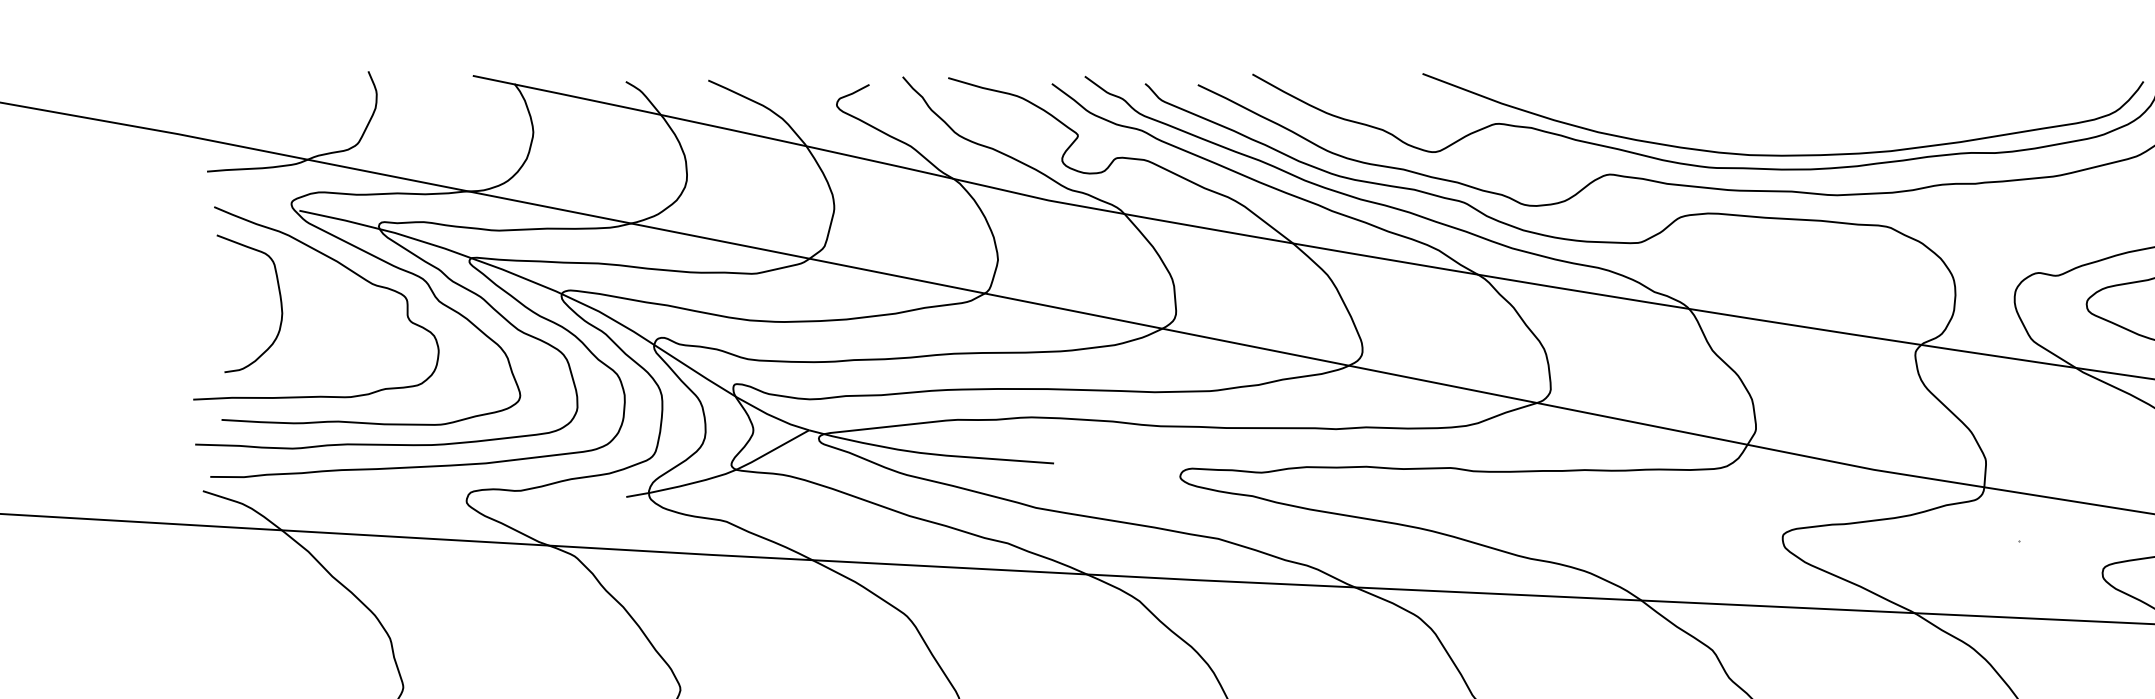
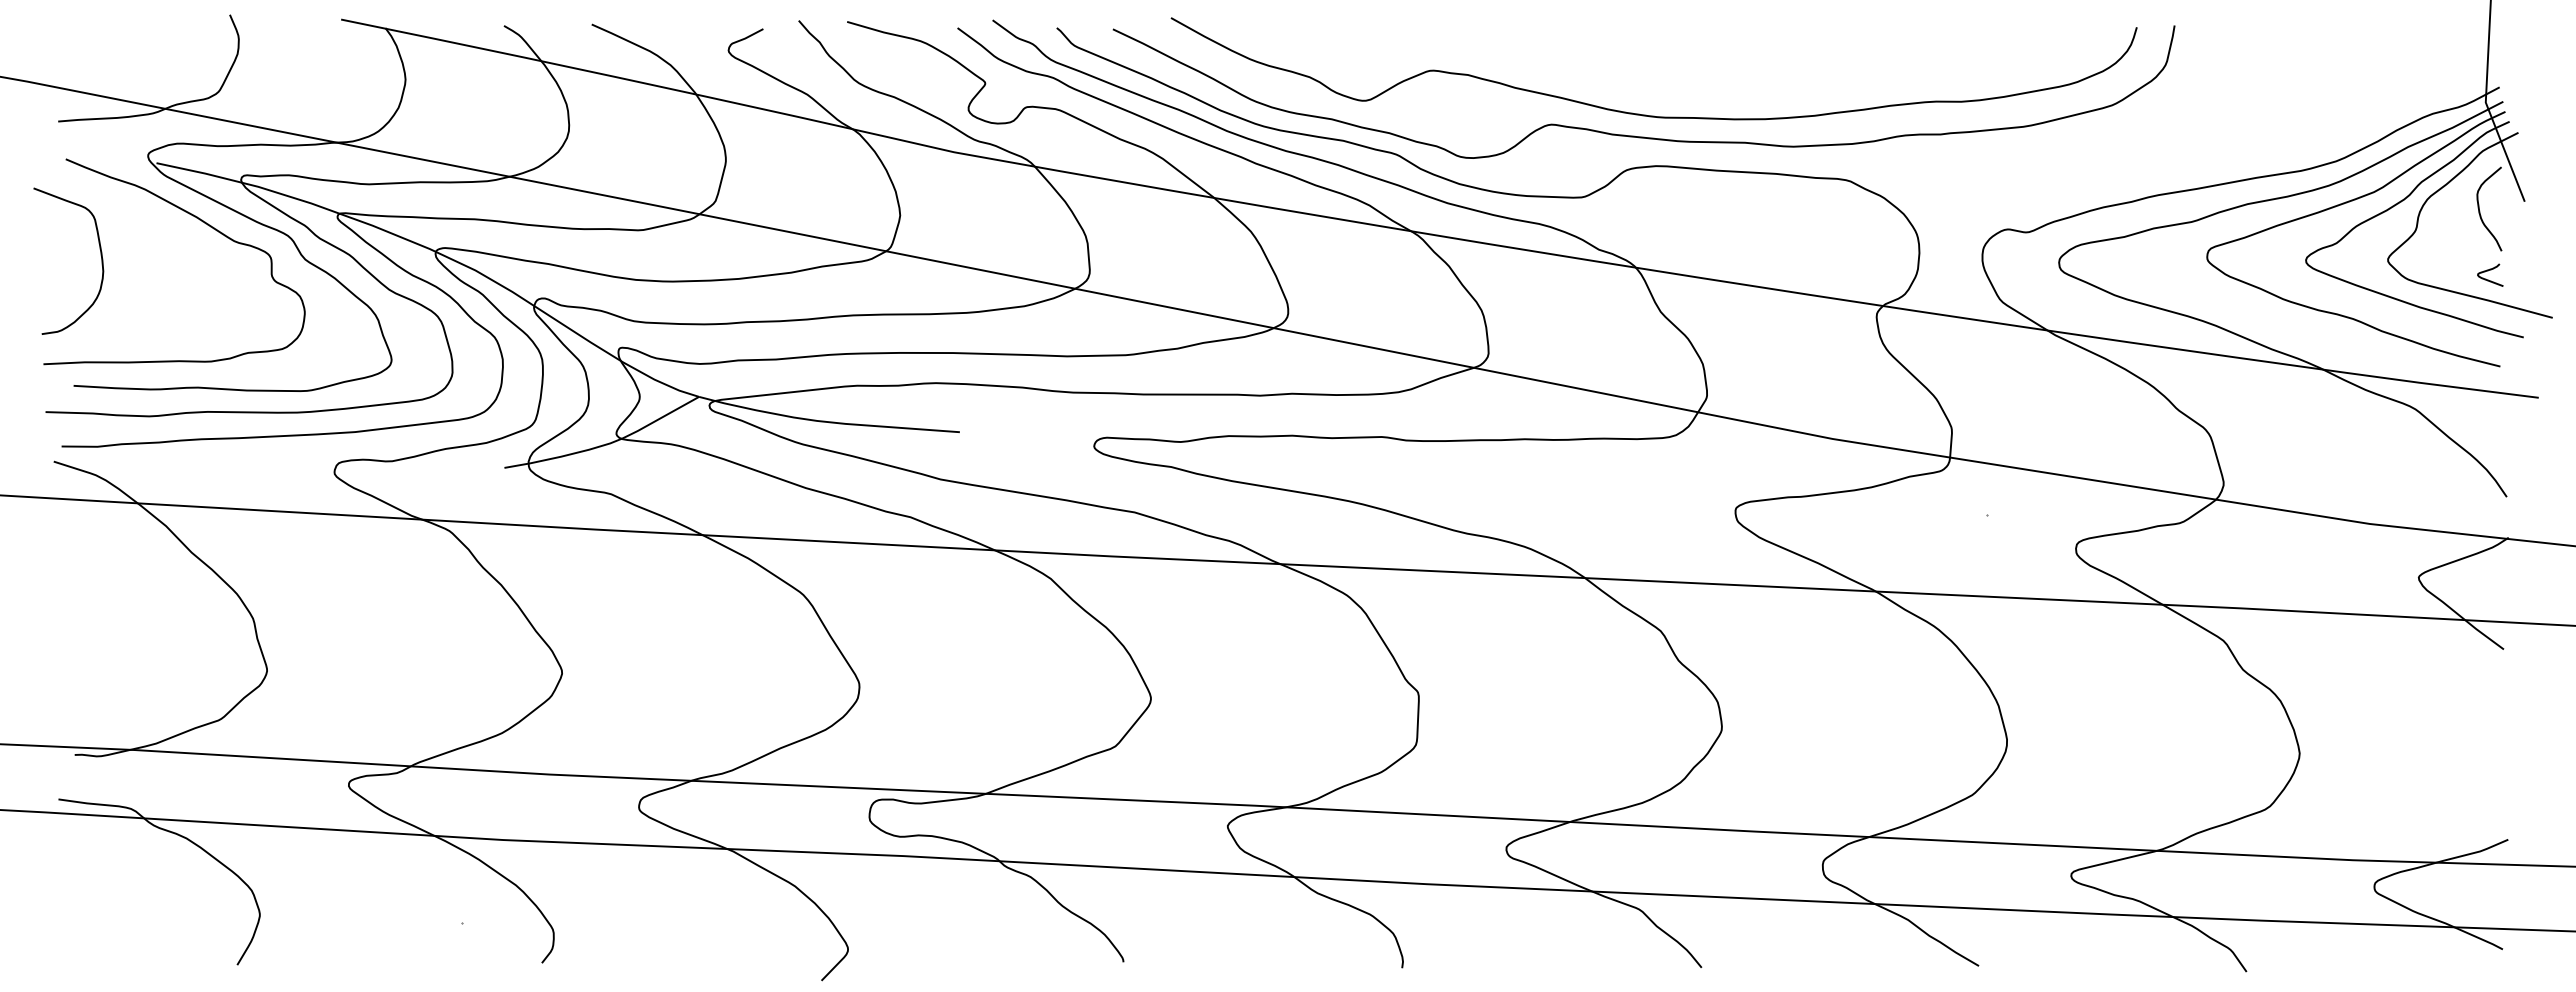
curve: (1783, 154) -> (1736, 103), removed
curve: (279, 298) -> (100, 255), moved

